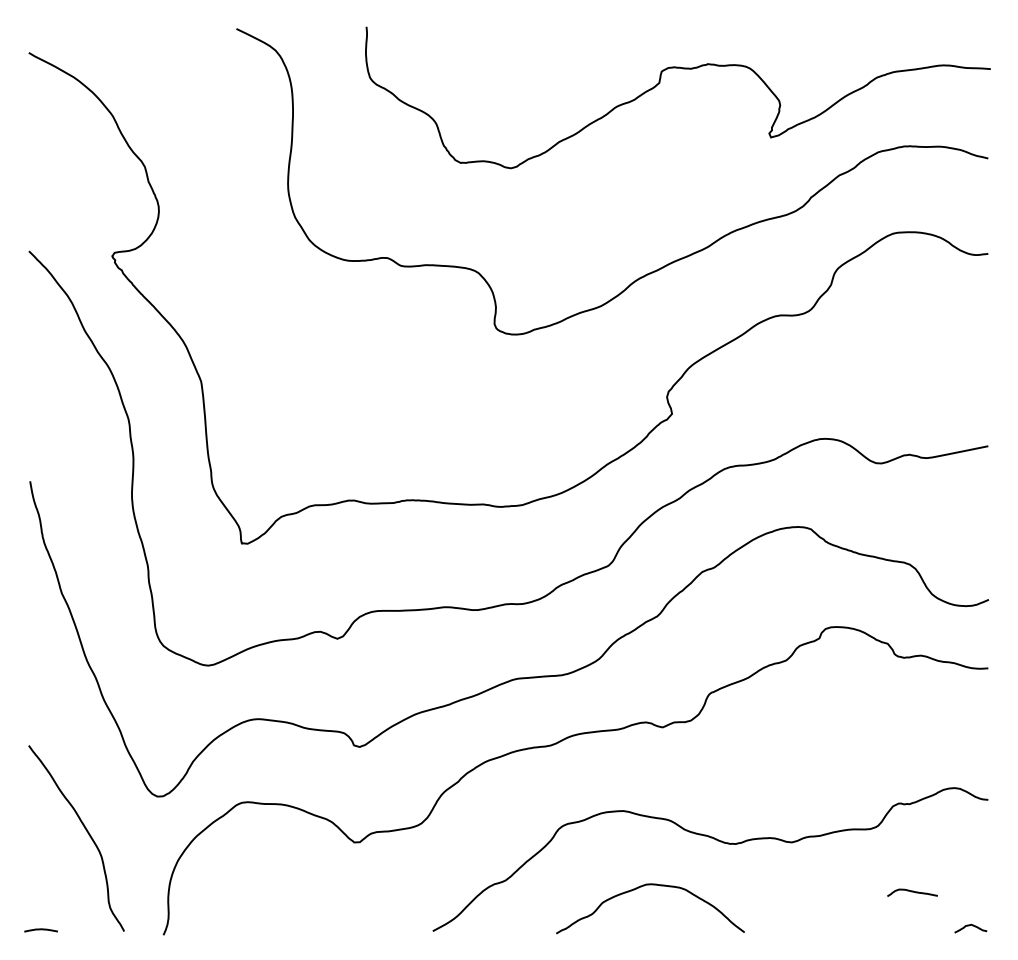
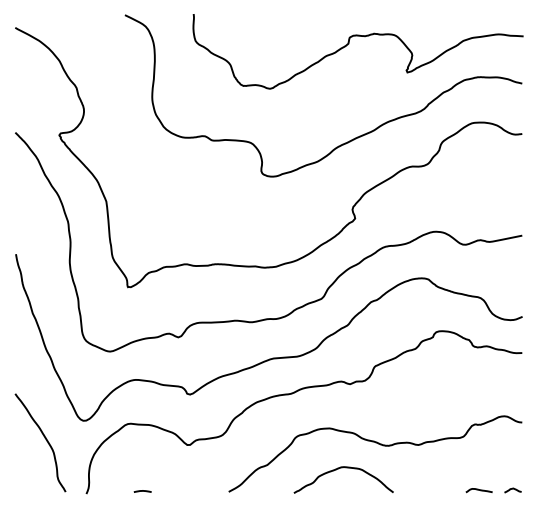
curve: (911, 892) -> (478, 490), moved
line: (40, 930) -> (142, 491), moved

